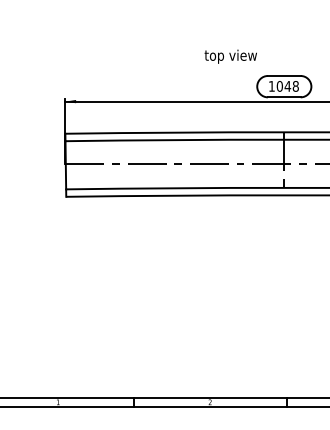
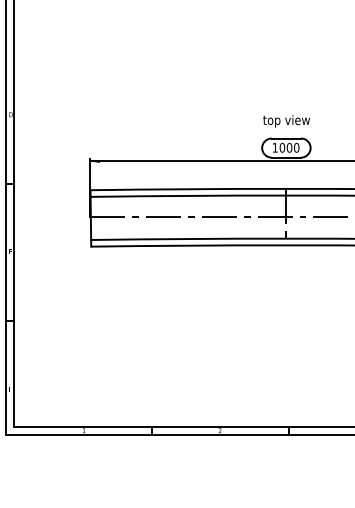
text: (230, 56) -> (286, 121), moved
text: (291, 86) -> (292, 147), 1048 -> 1000

